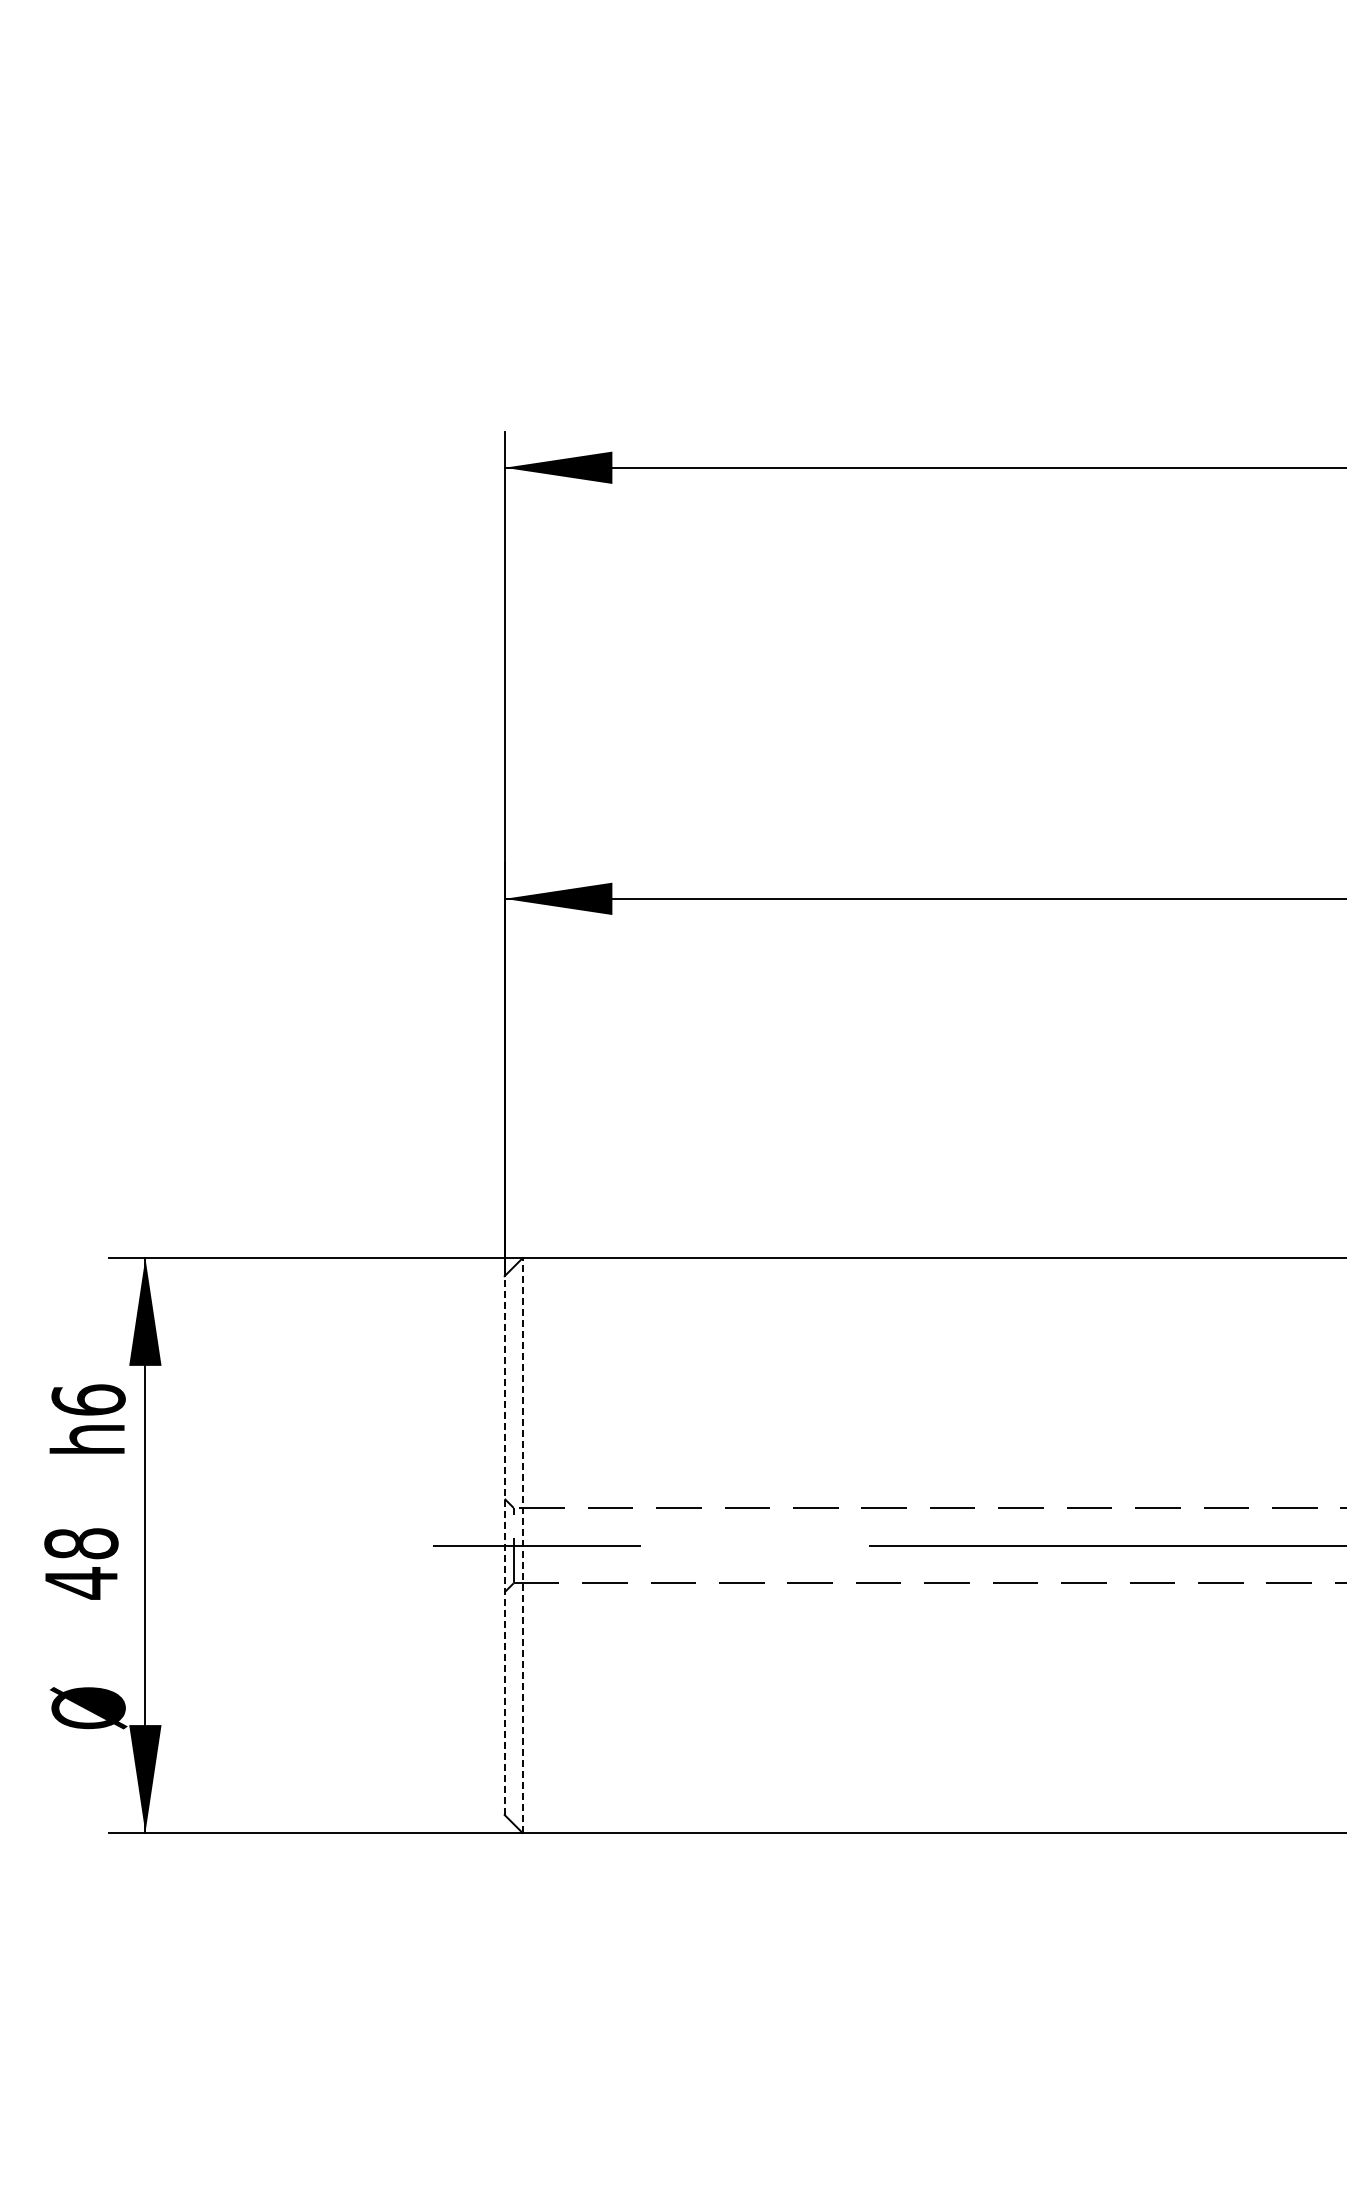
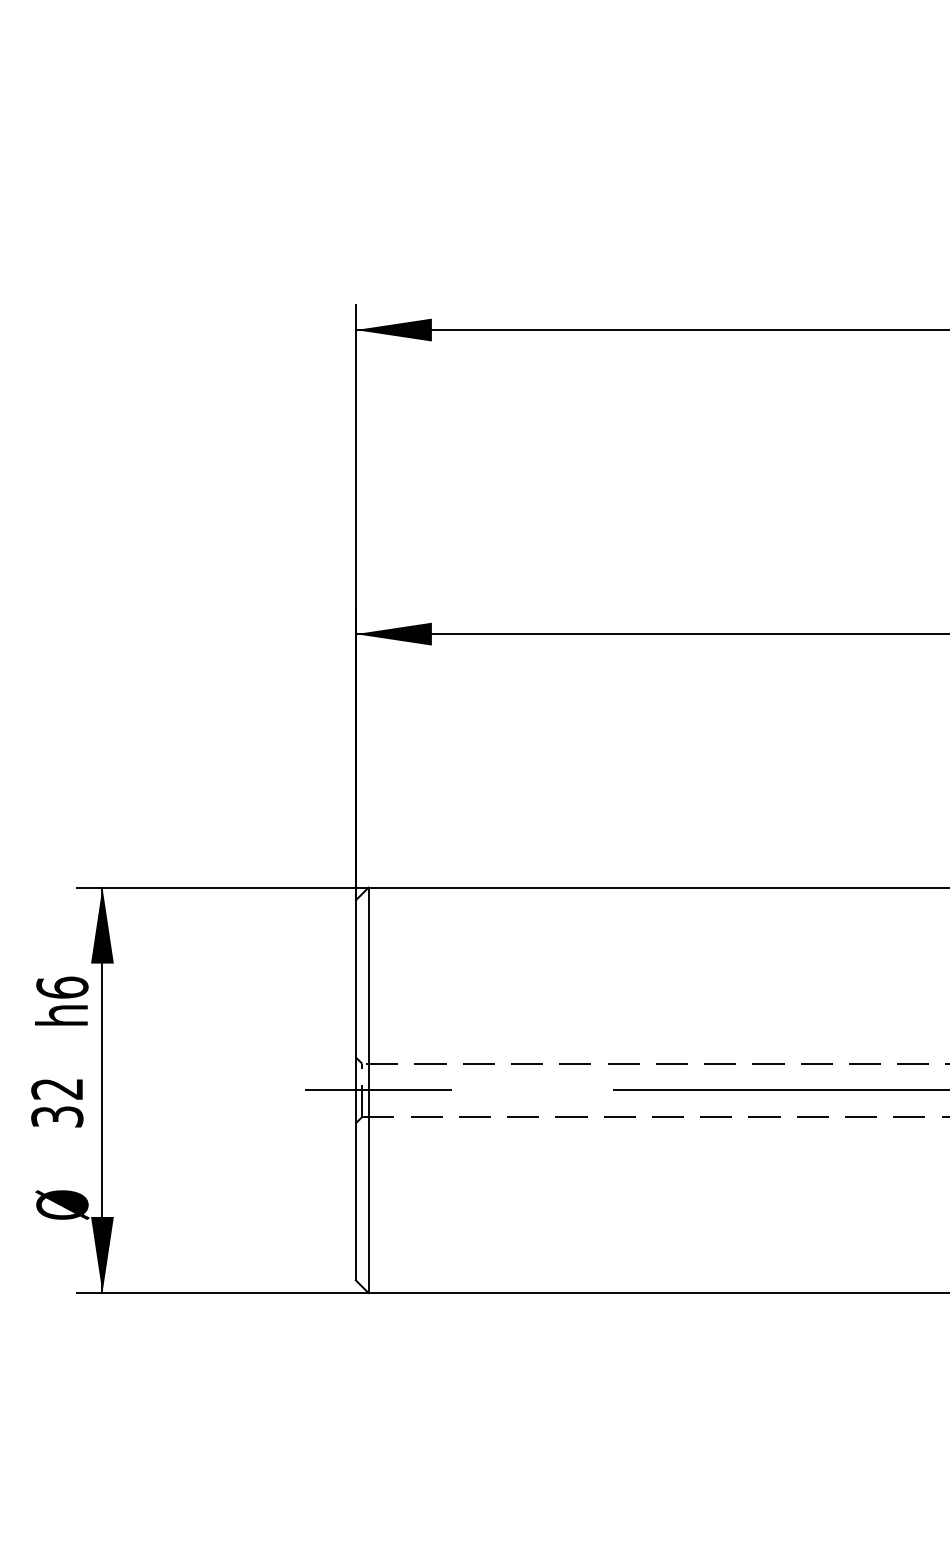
line: (504, 1545) -> (355, 1090), dashed -> solid
line: (522, 1545) -> (368, 1090), dashed -> solid
text: (81, 1563) -> (57, 1102), 48 -> 32

